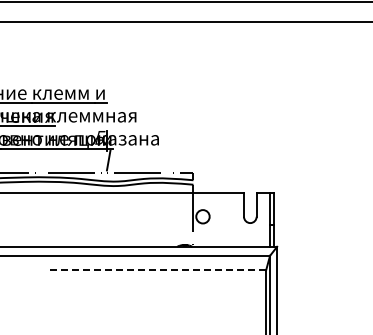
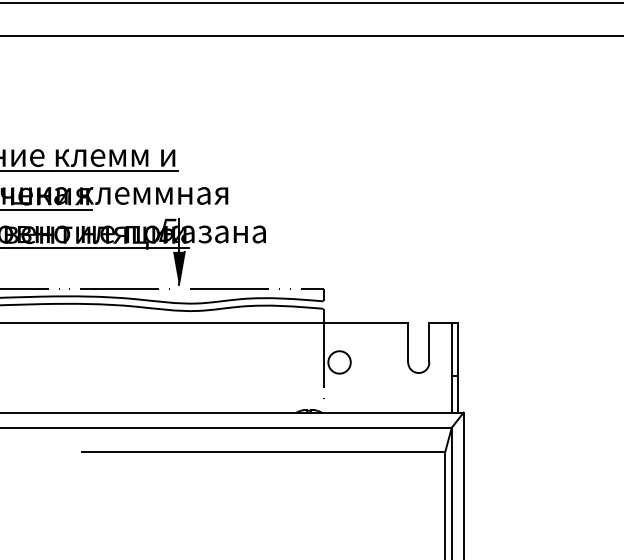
fill: (106, 160) -> (178, 268), added
line: (157, 270) -> (263, 452), dashed -> solid

